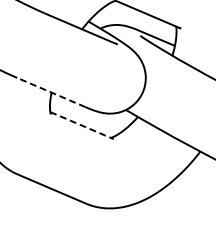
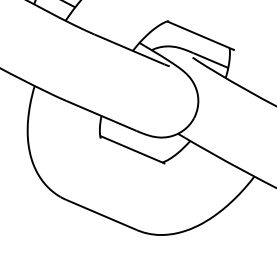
line: (50, 92) -> (100, 115), dashed -> solid
line: (82, 126) -> (133, 150), dashed -> solid

